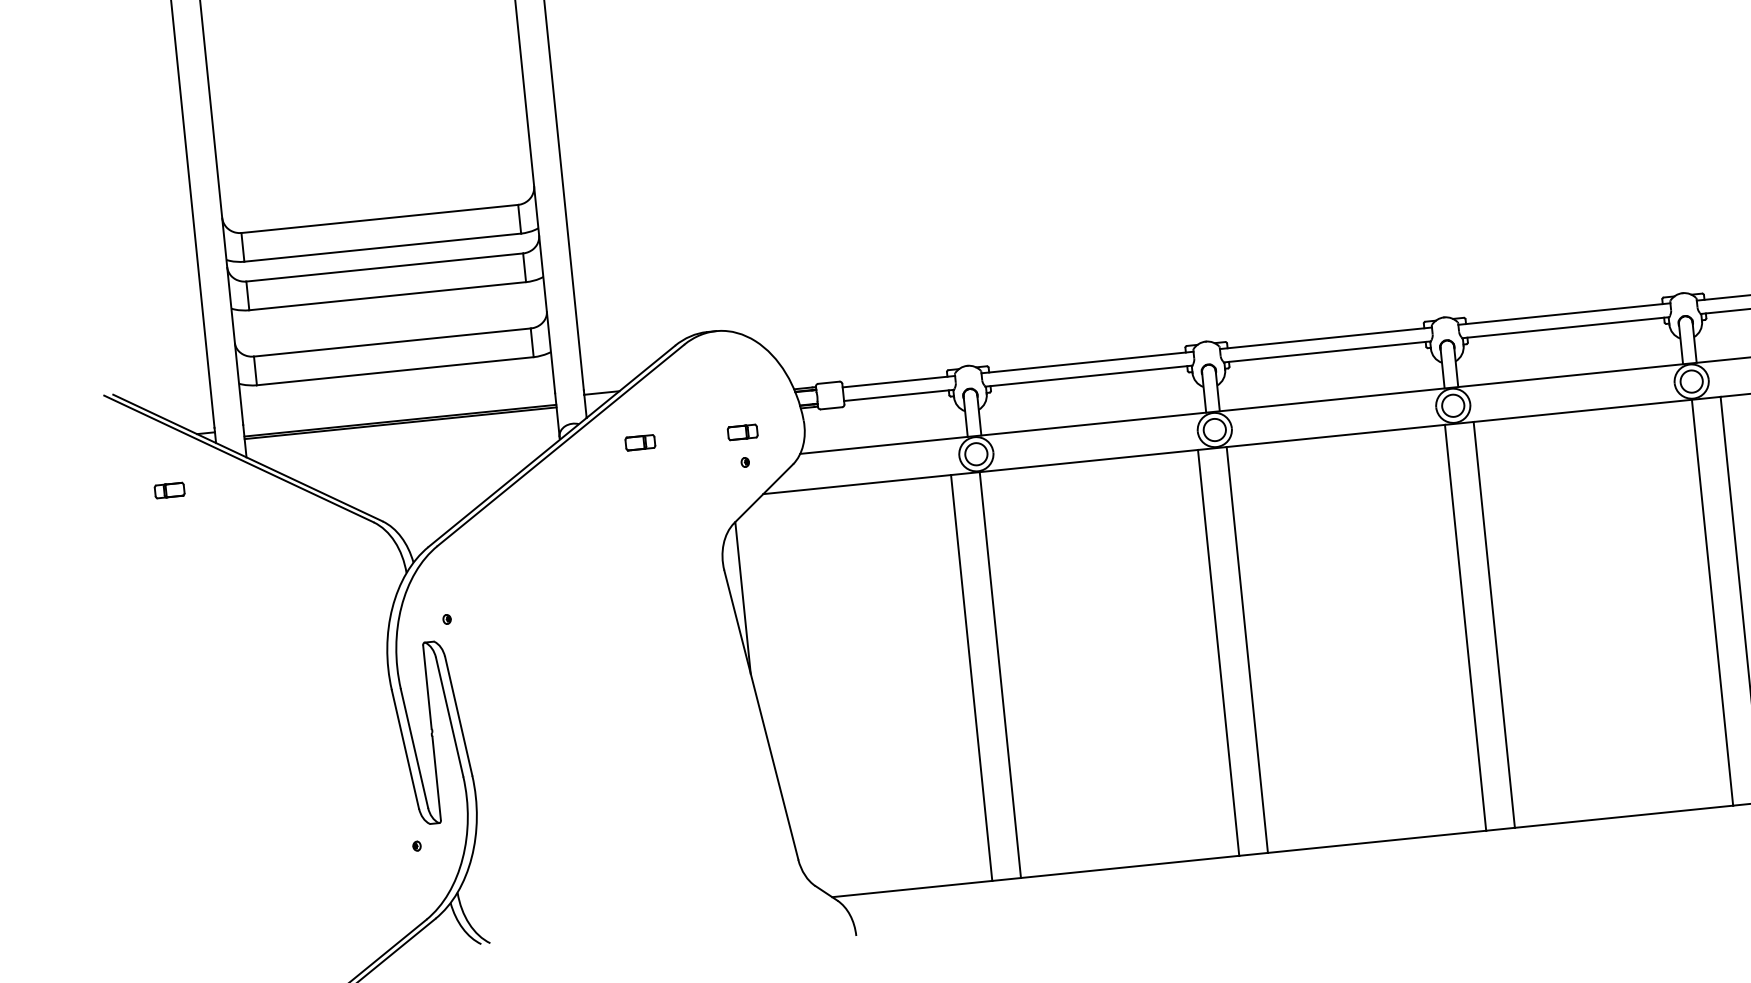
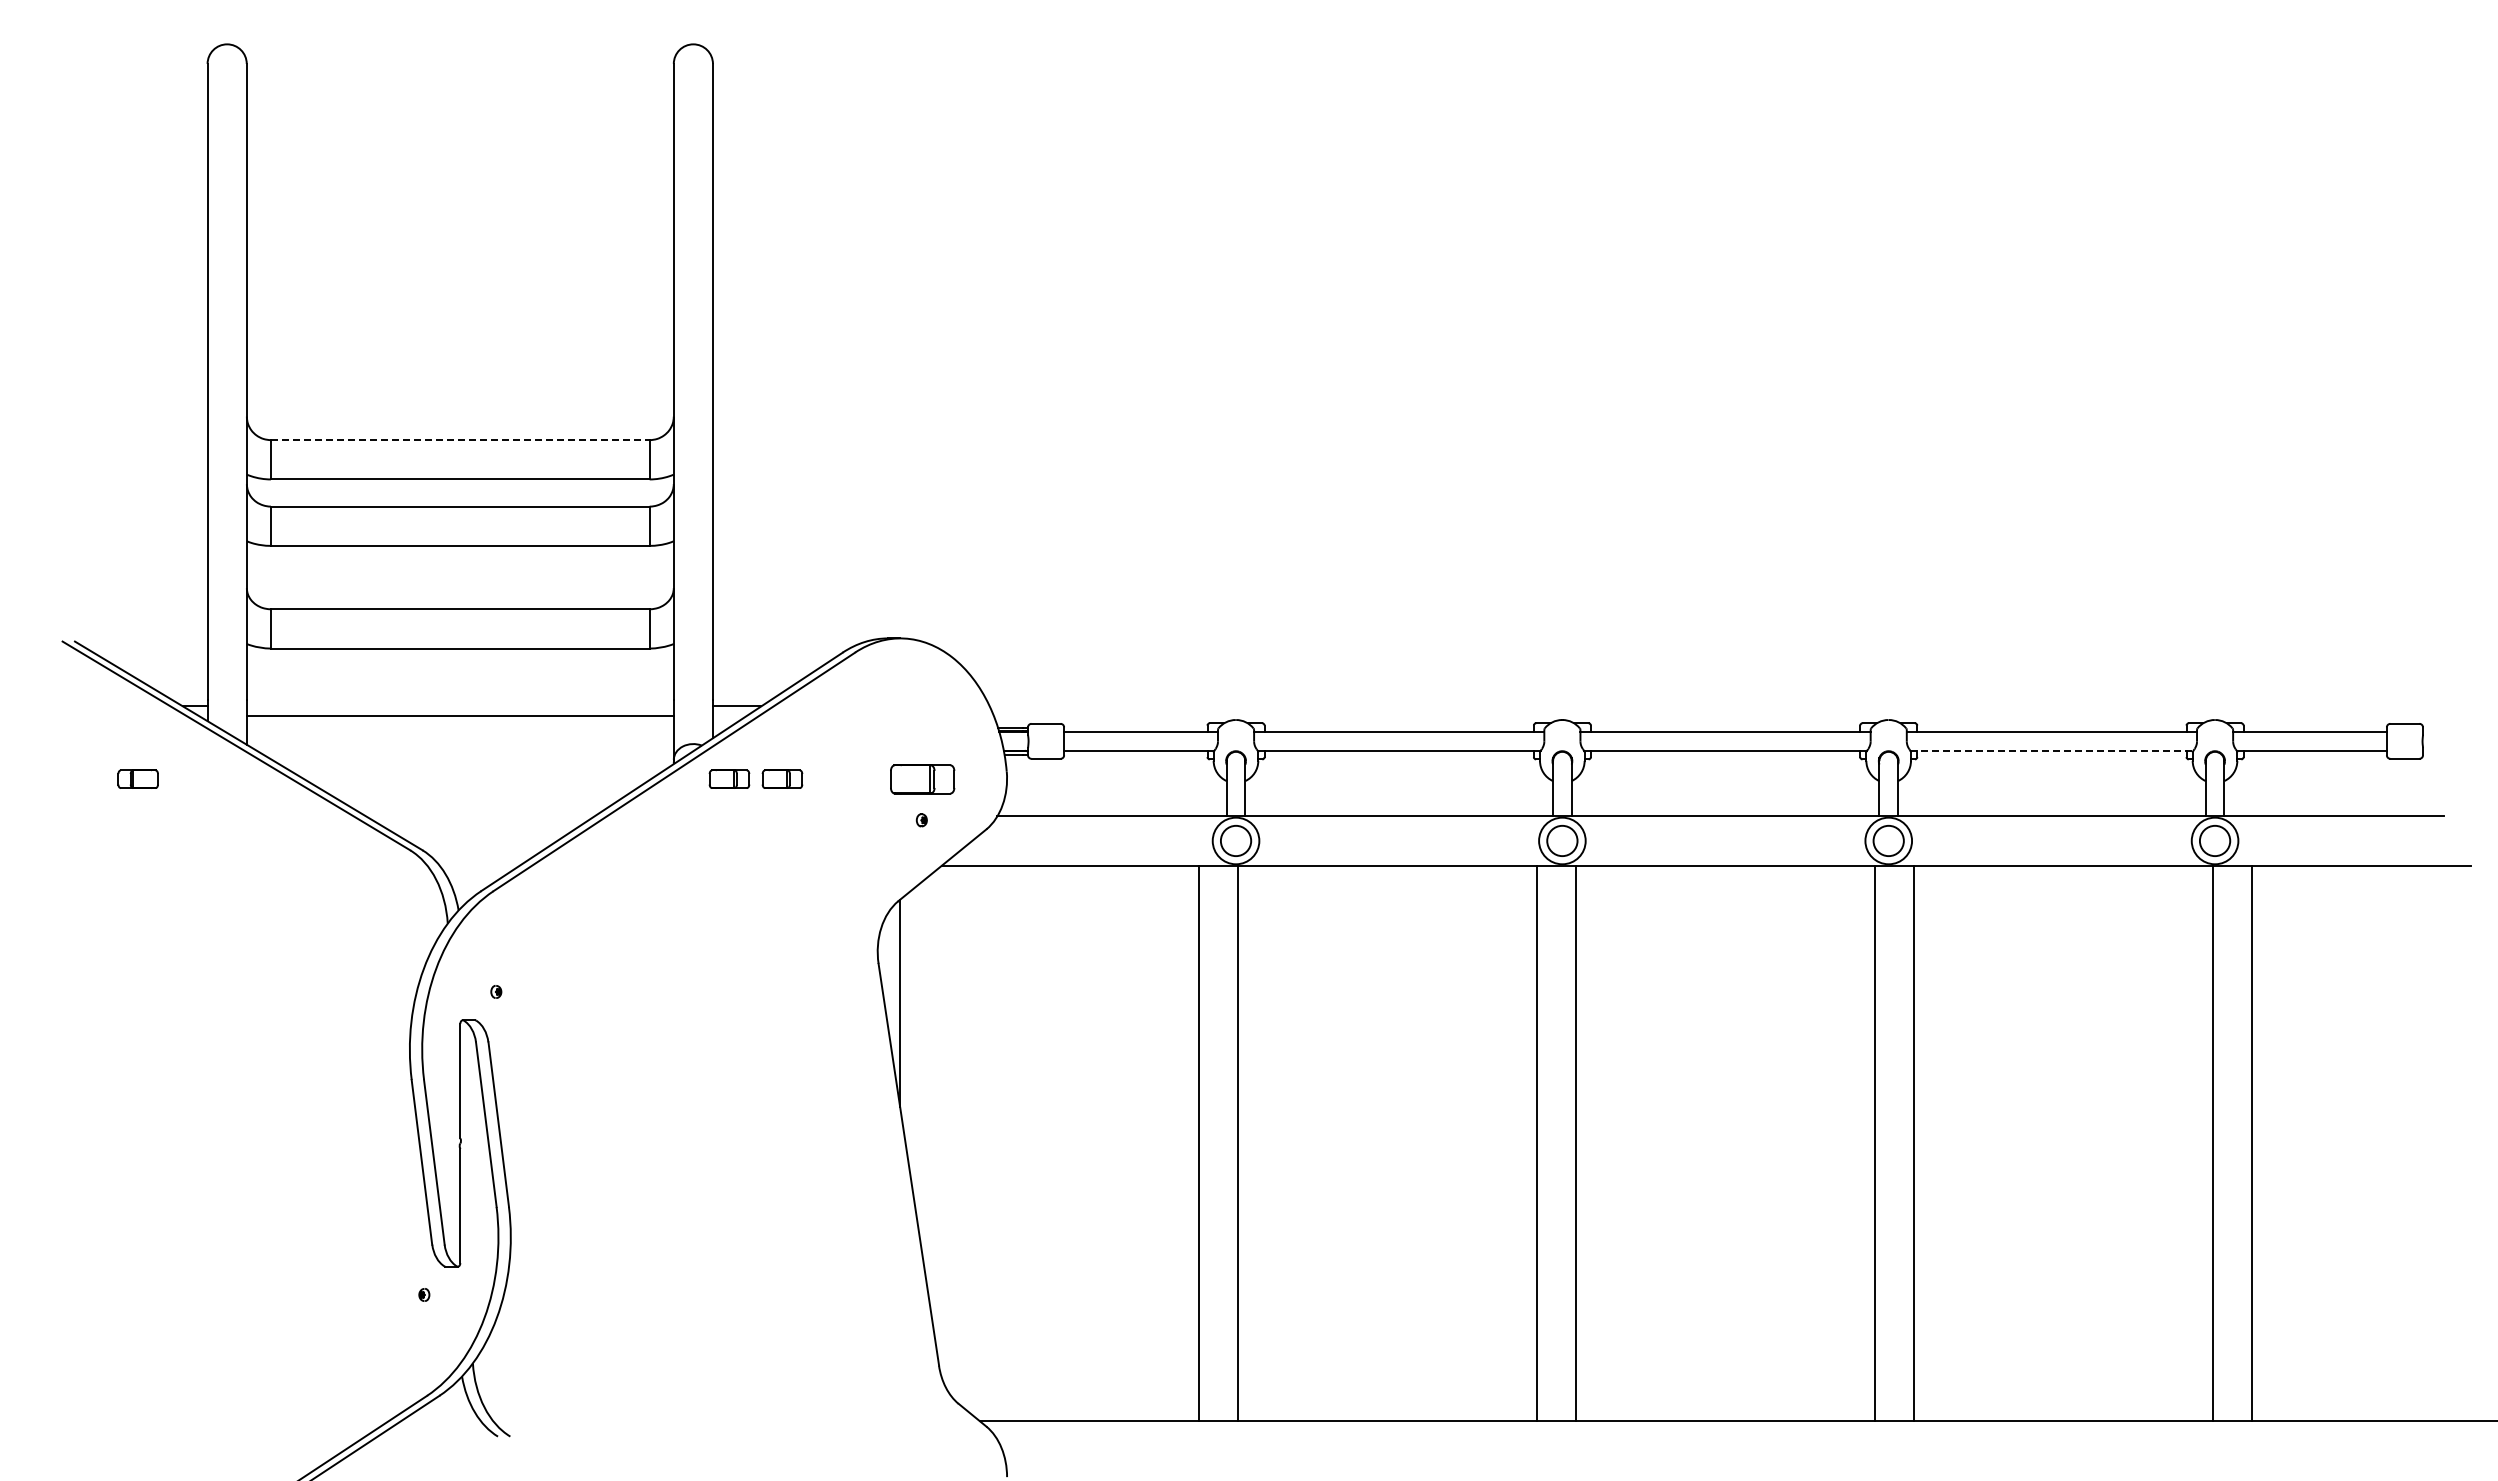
line: (380, 219) -> (460, 440), solid -> dashed
line: (1565, 327) -> (2051, 750), solid -> dashed
line: (400, 423) -> (459, 719), removed
part: (742, 431) -> (922, 778), size x1.6
part: (601, 446) -> (729, 778), added

